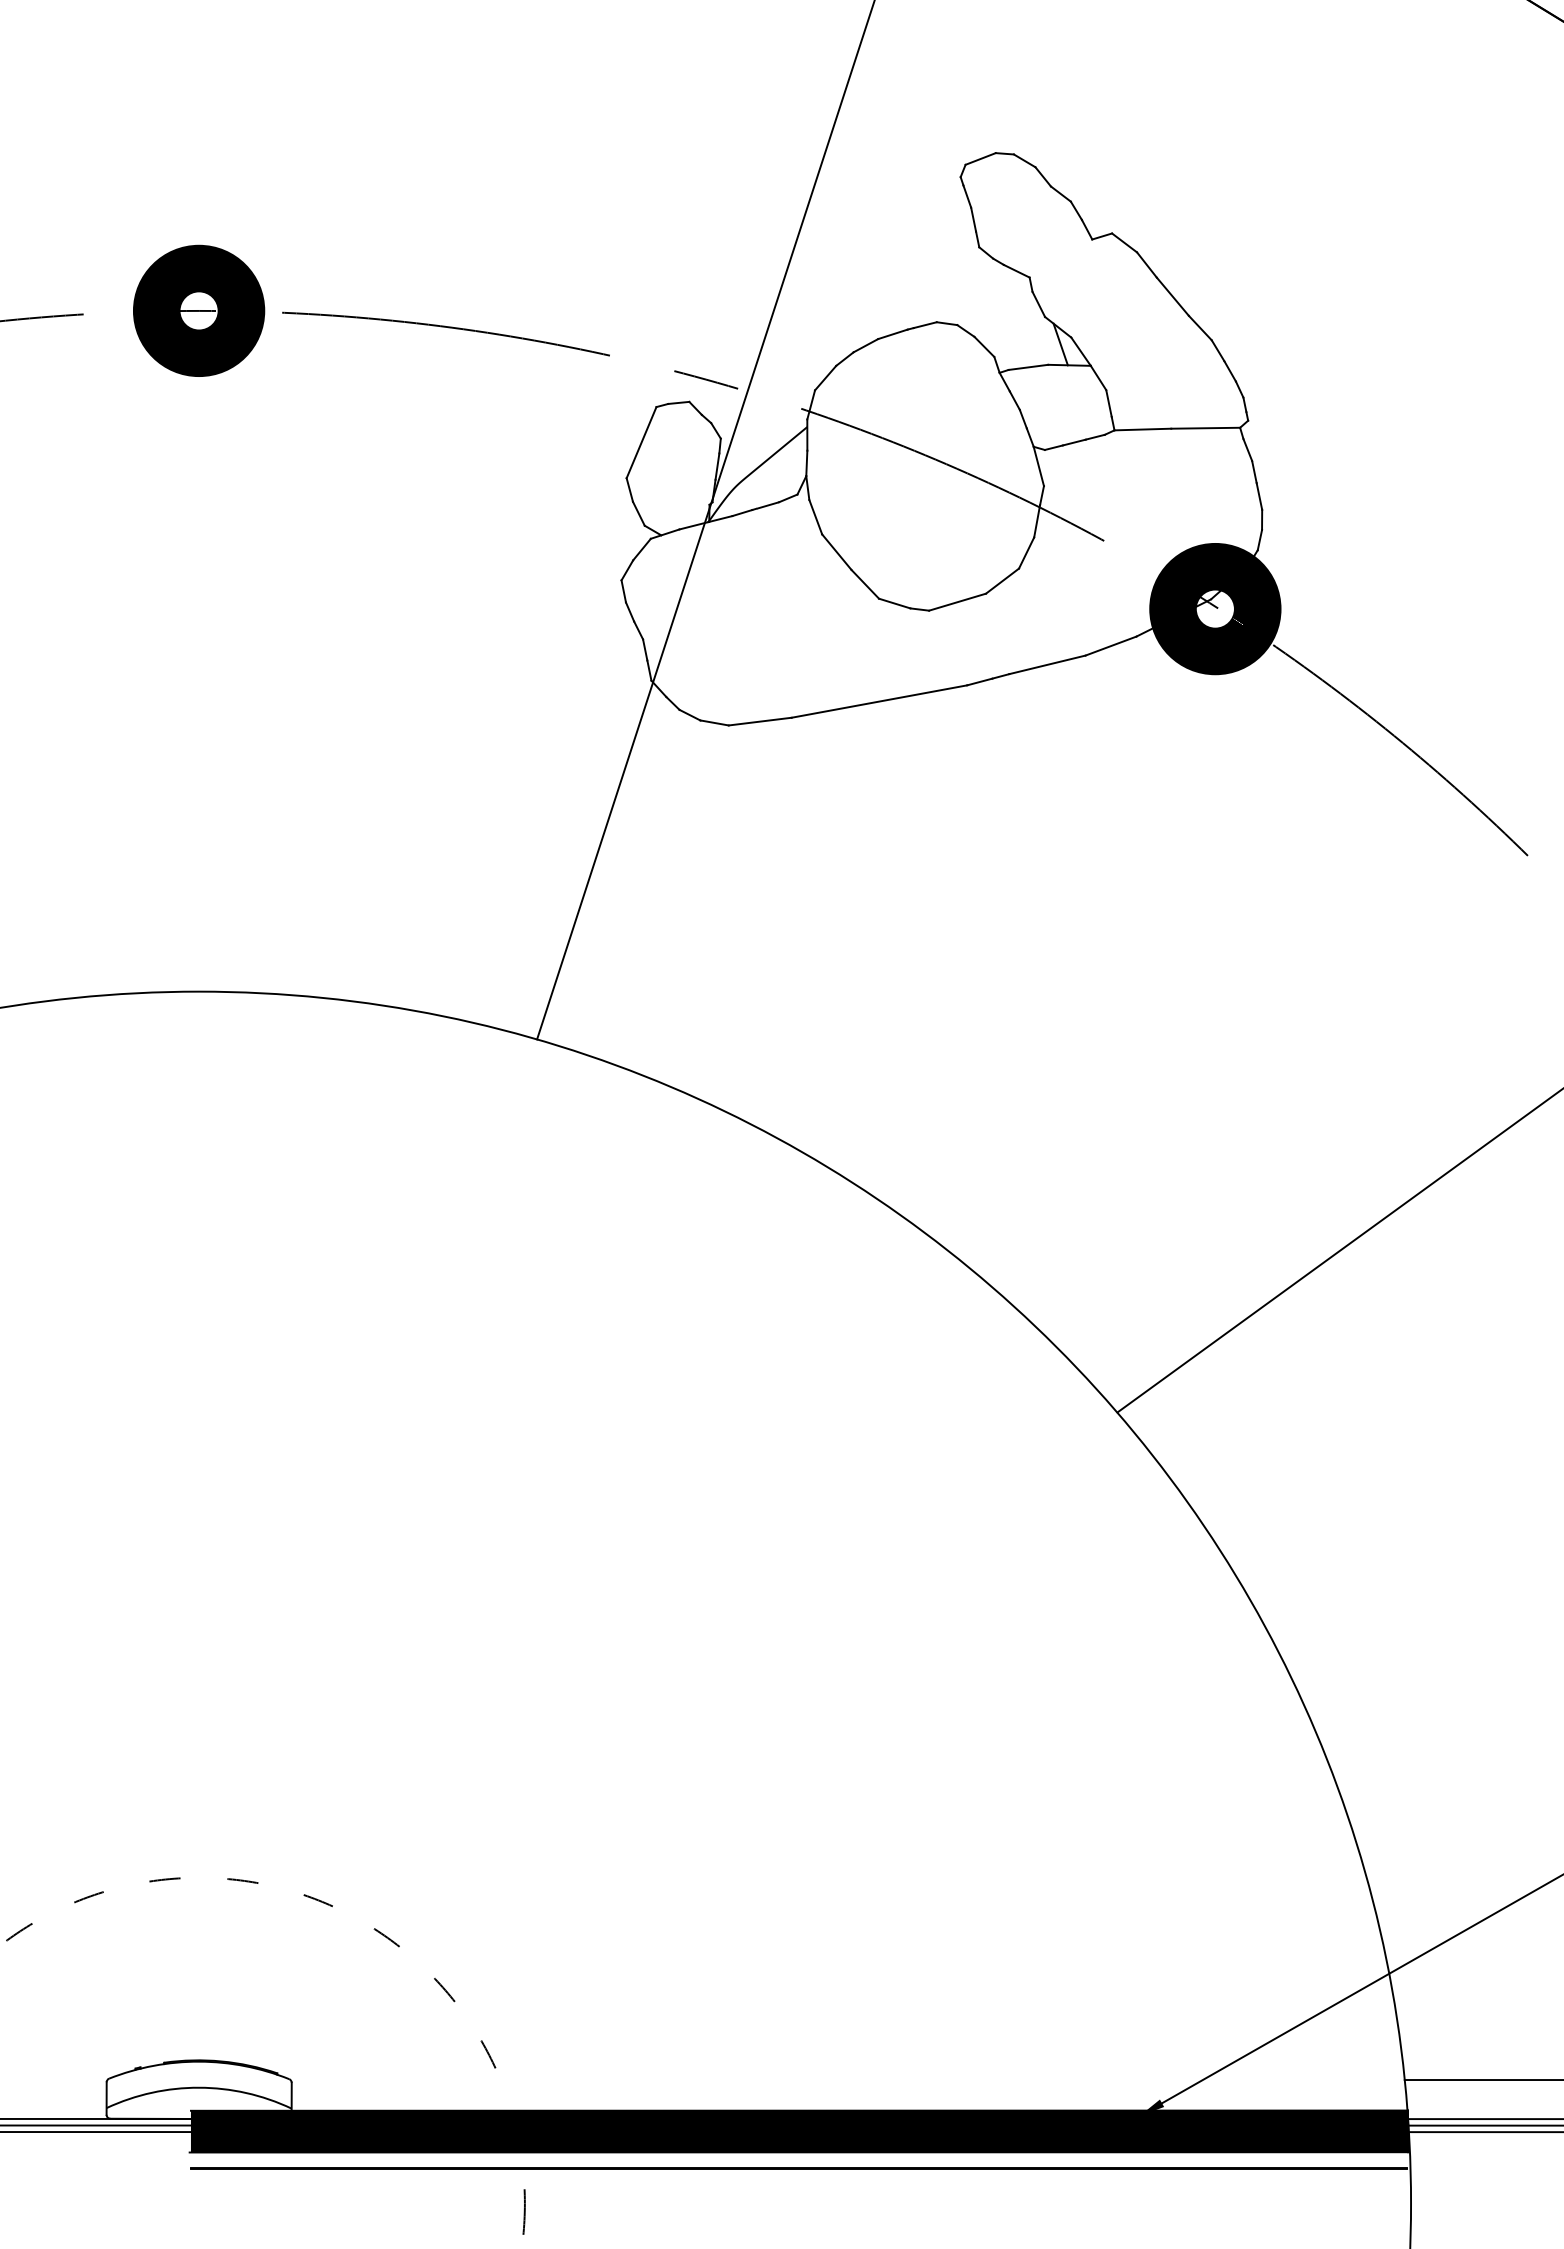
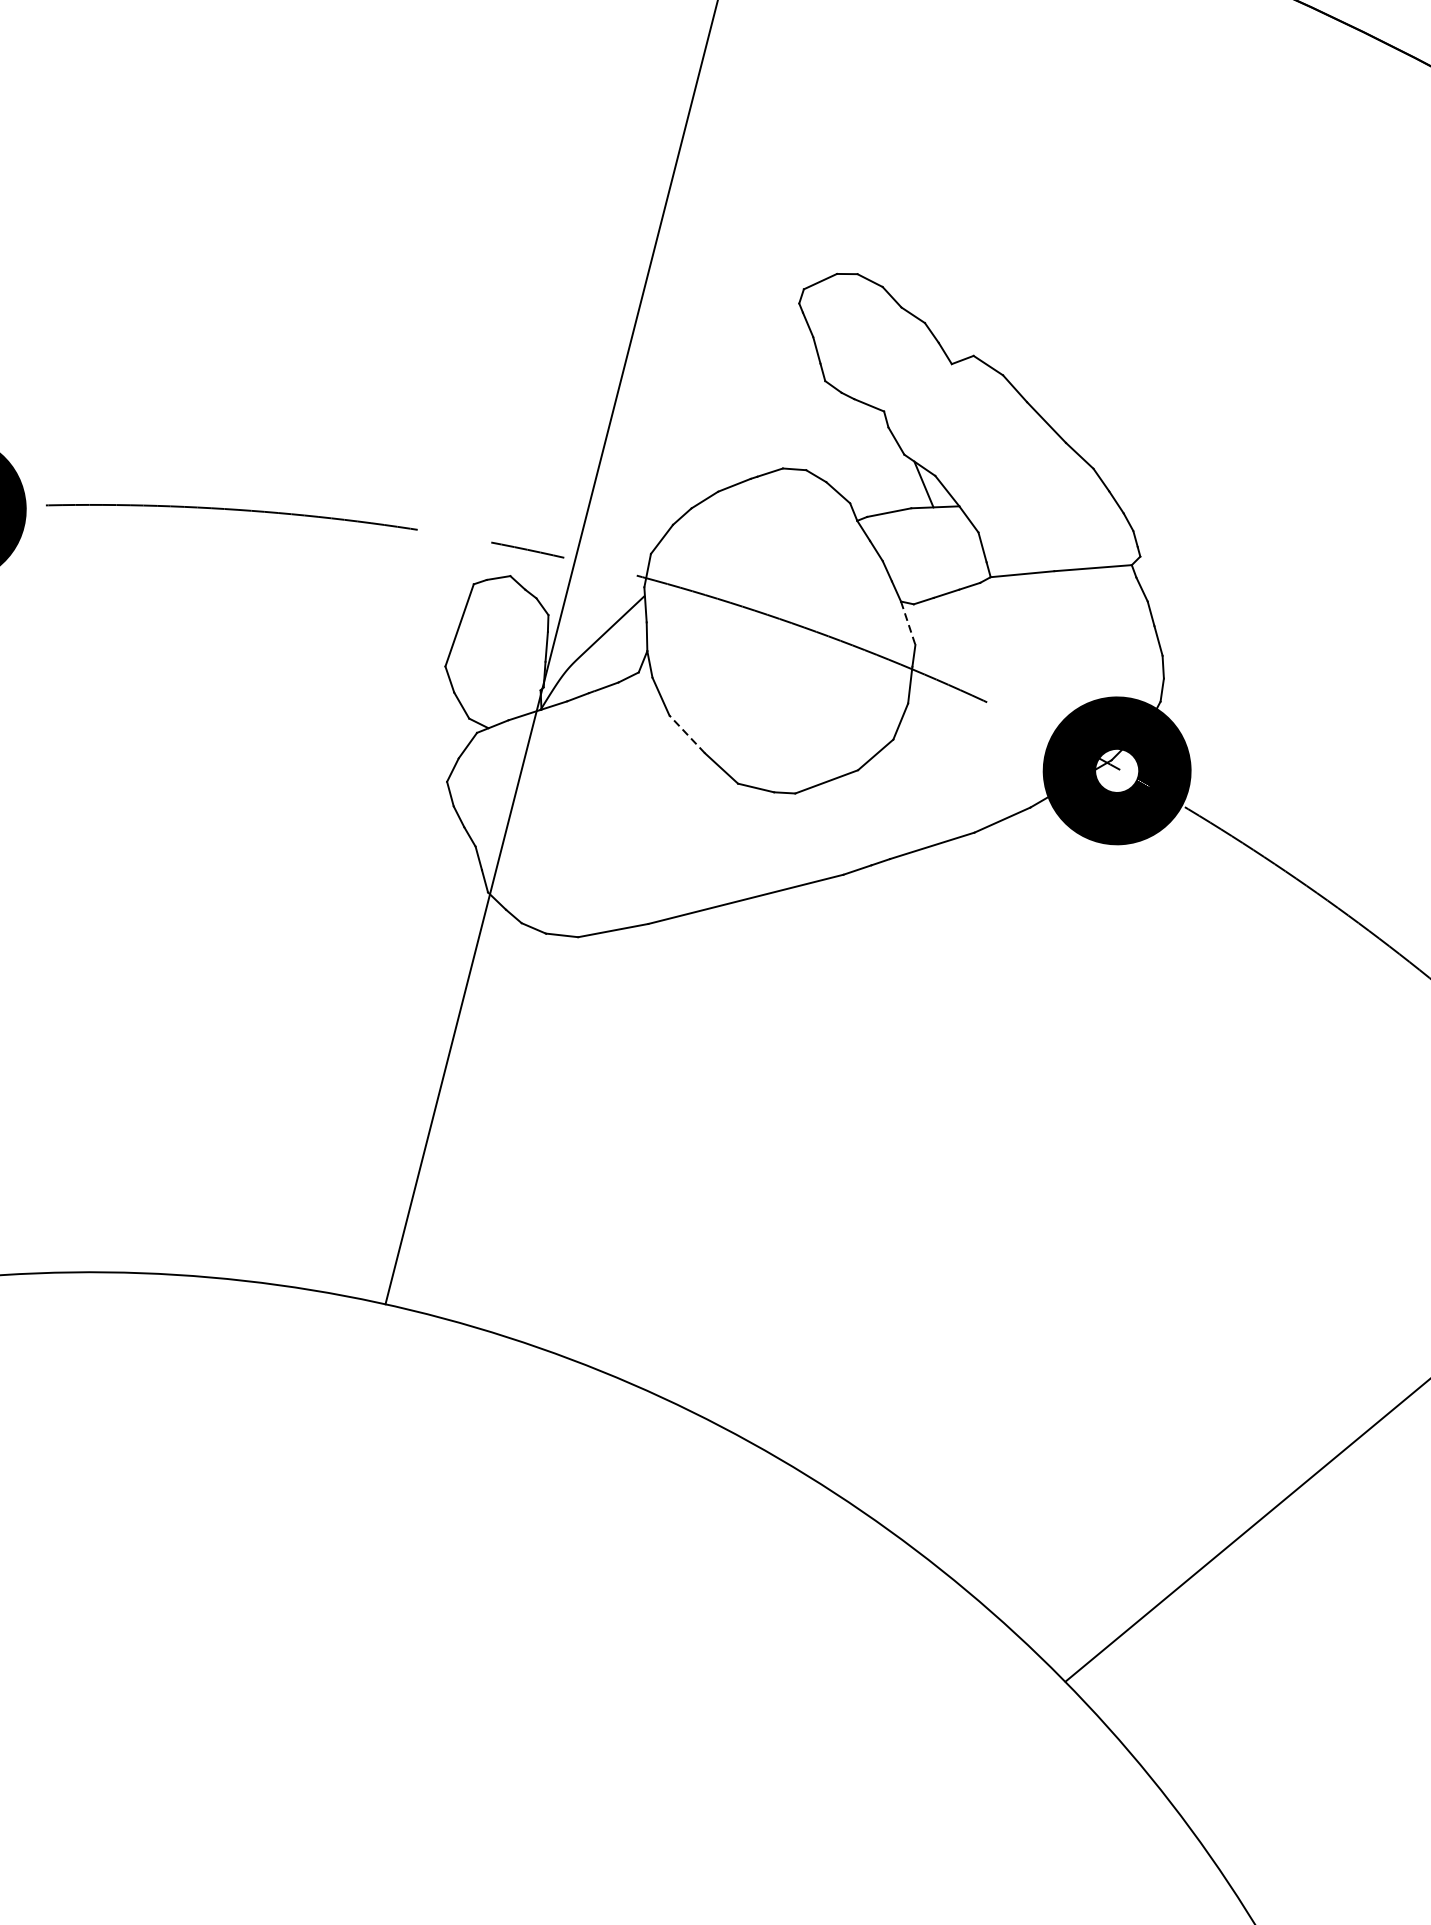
line: (1038, 466) -> (907, 623), solid -> dashed
line: (836, 551) -> (686, 733), solid -> dashed

